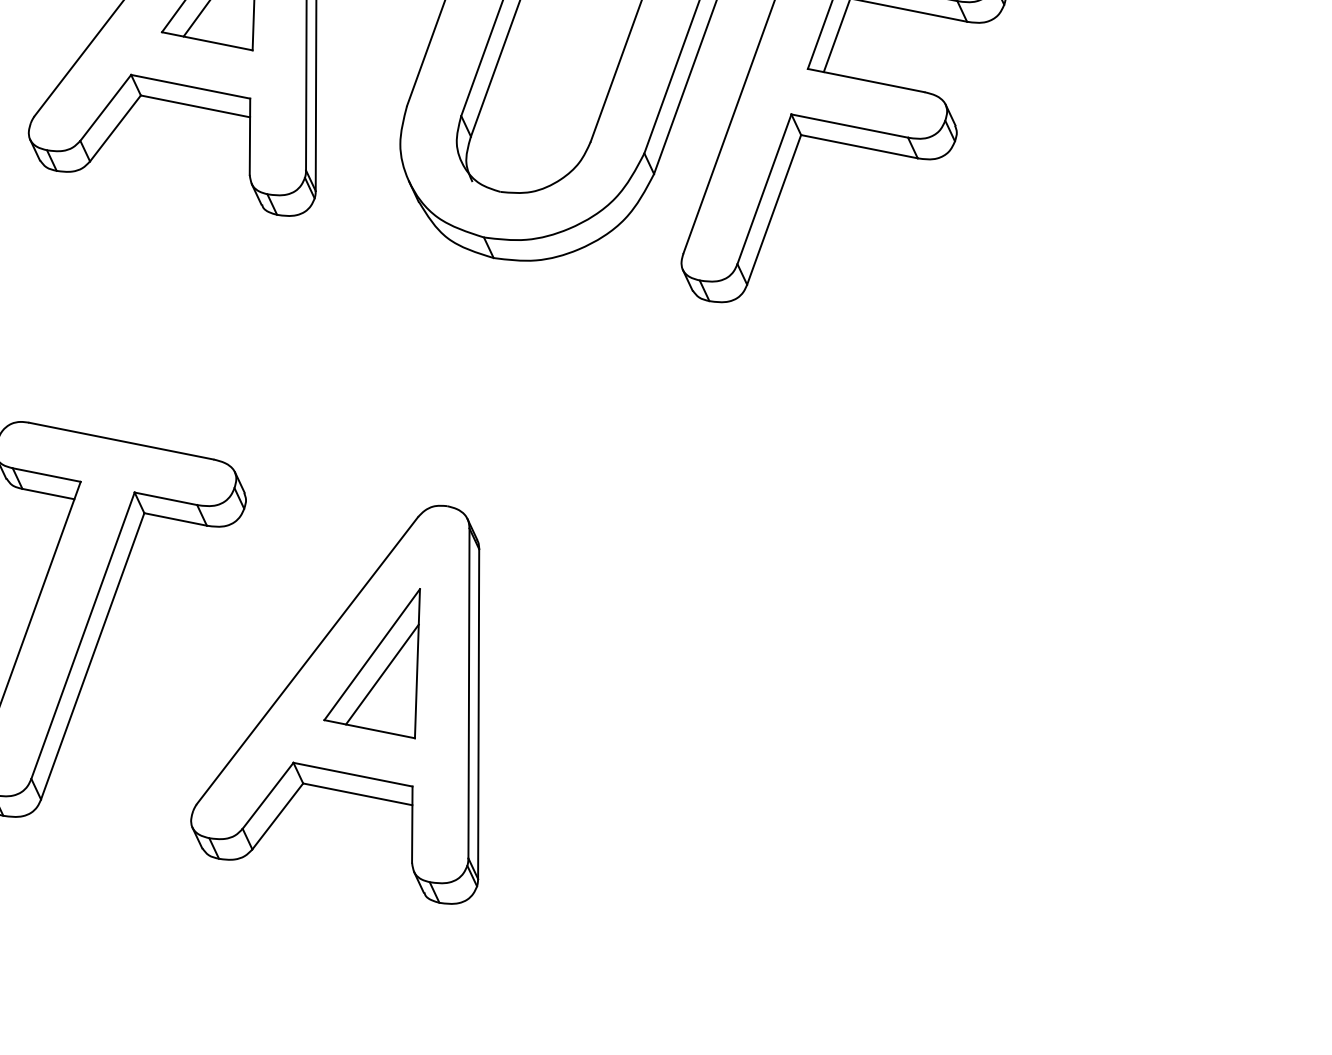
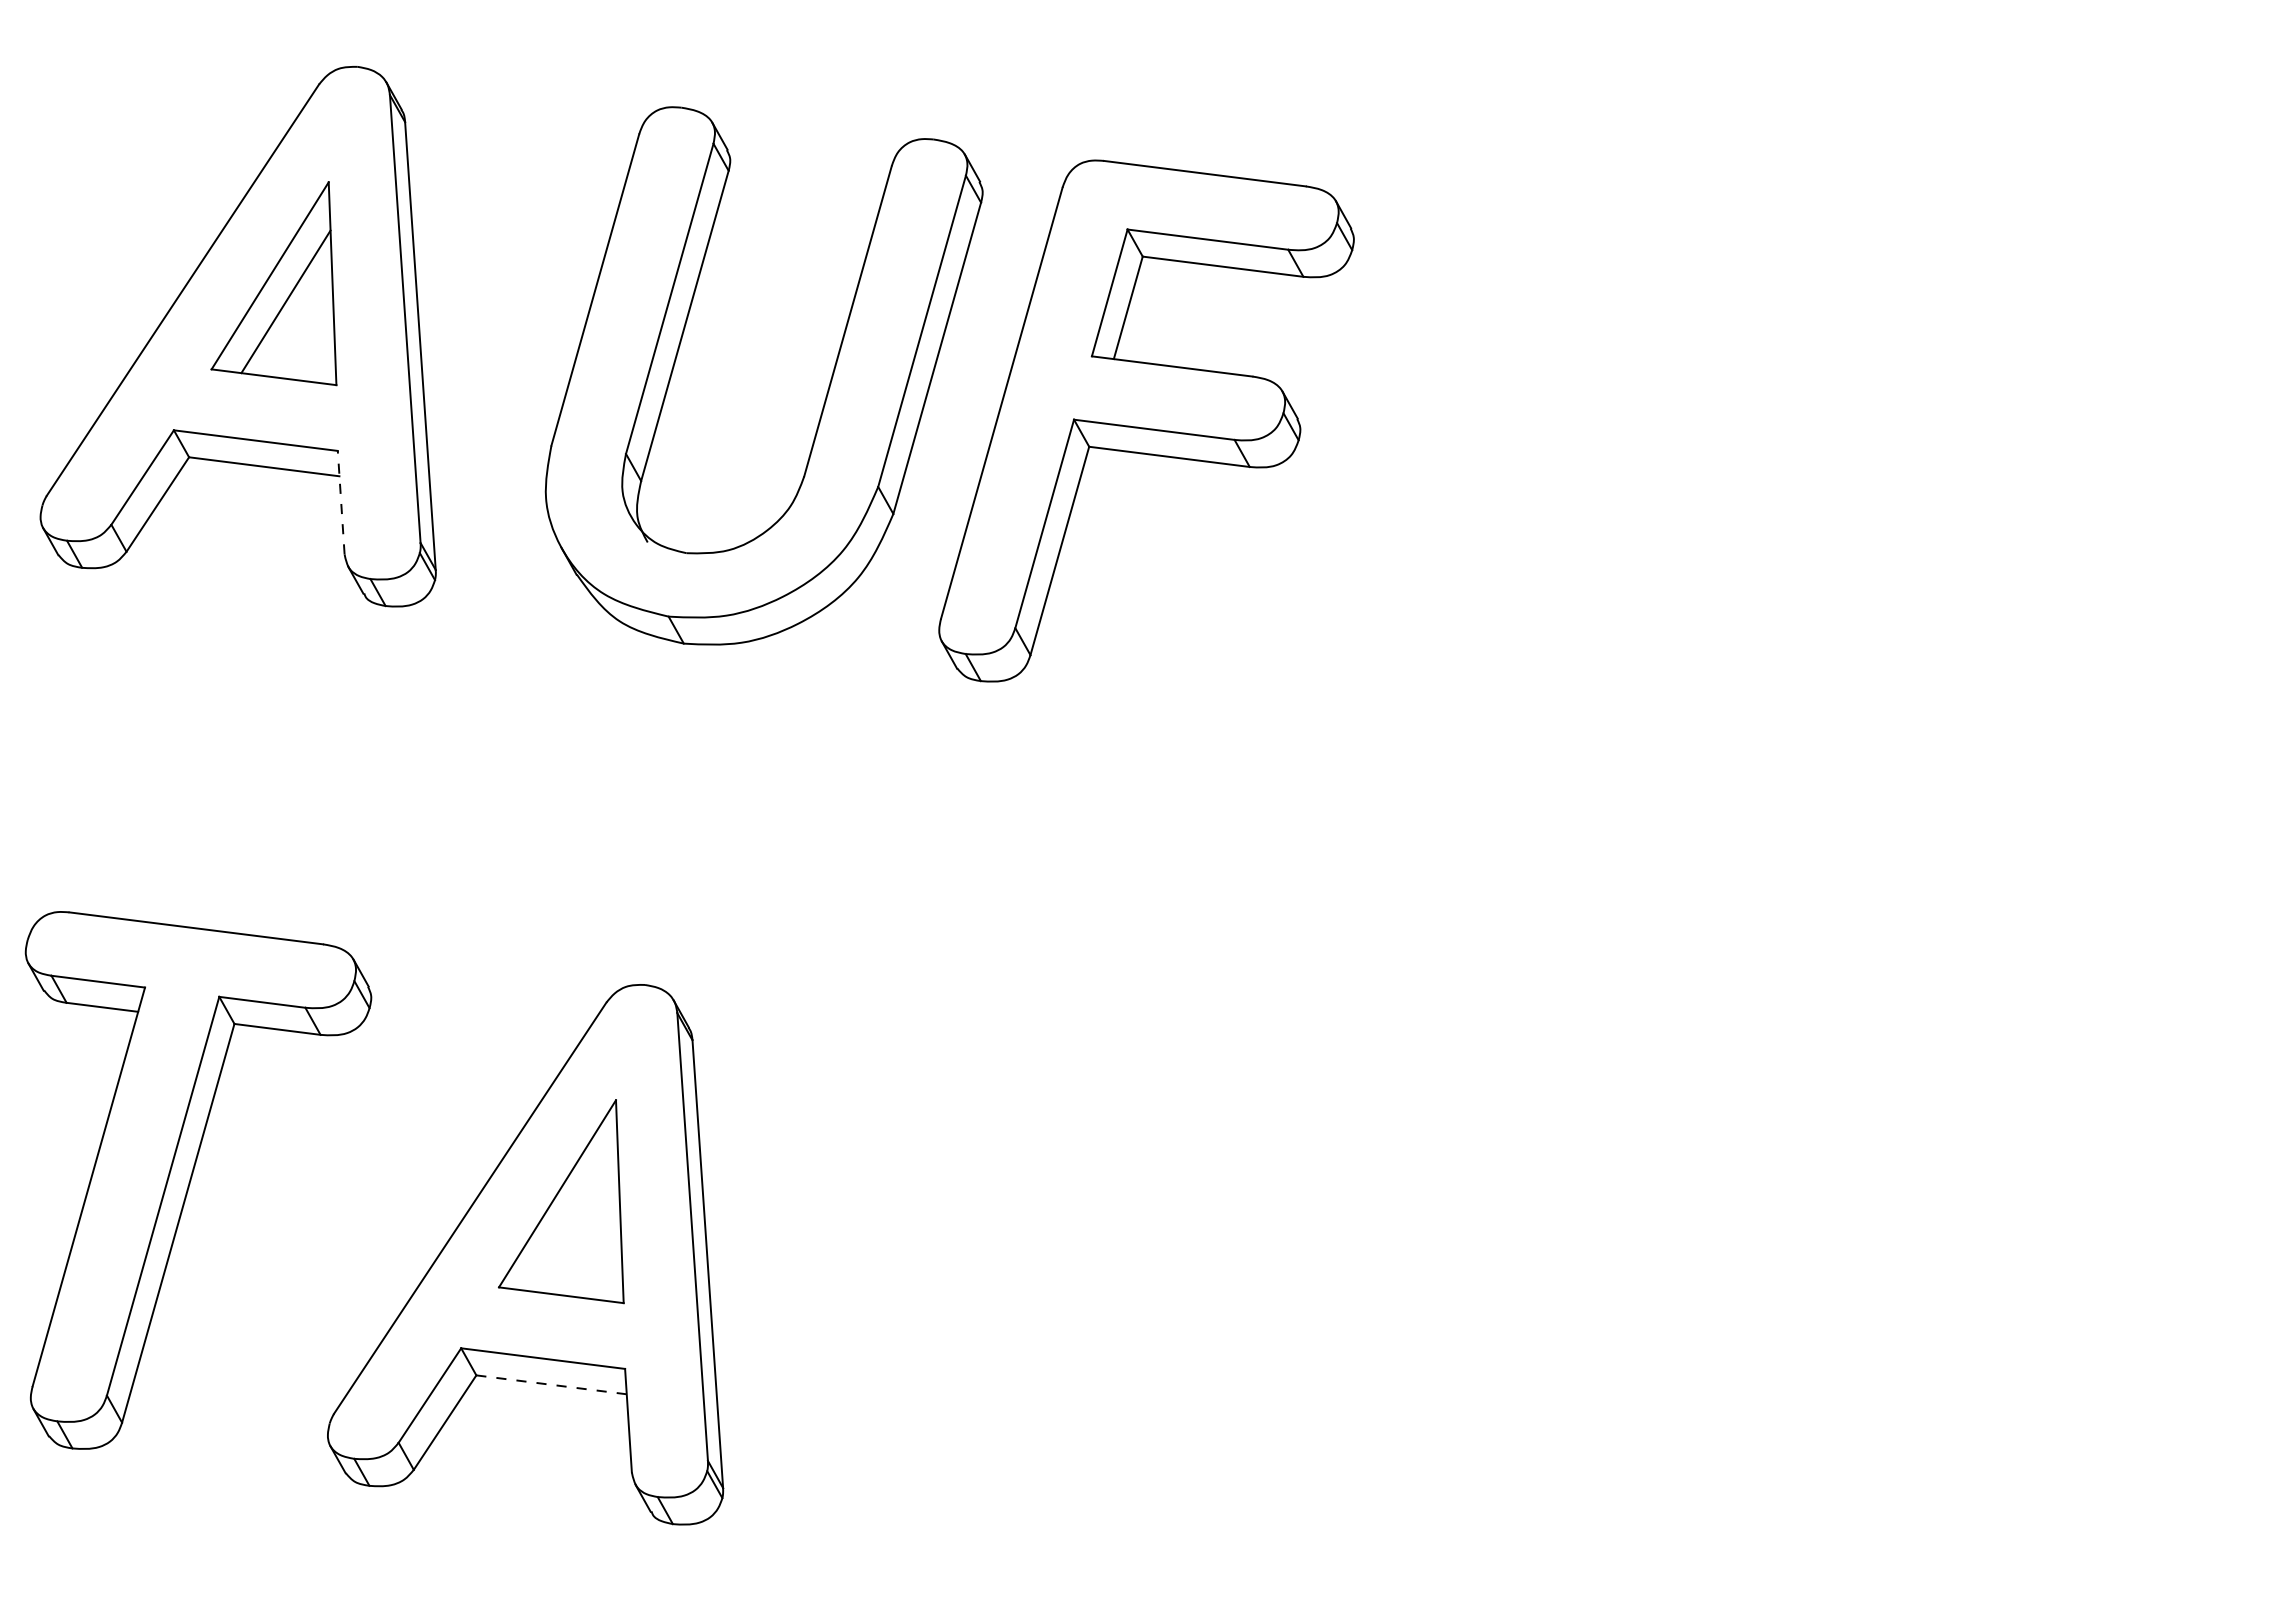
line: (250, 136) -> (341, 502), solid -> dashed
line: (381, 674) -> (572, 1219), removed
line: (357, 794) -> (551, 1384), solid -> dashed

